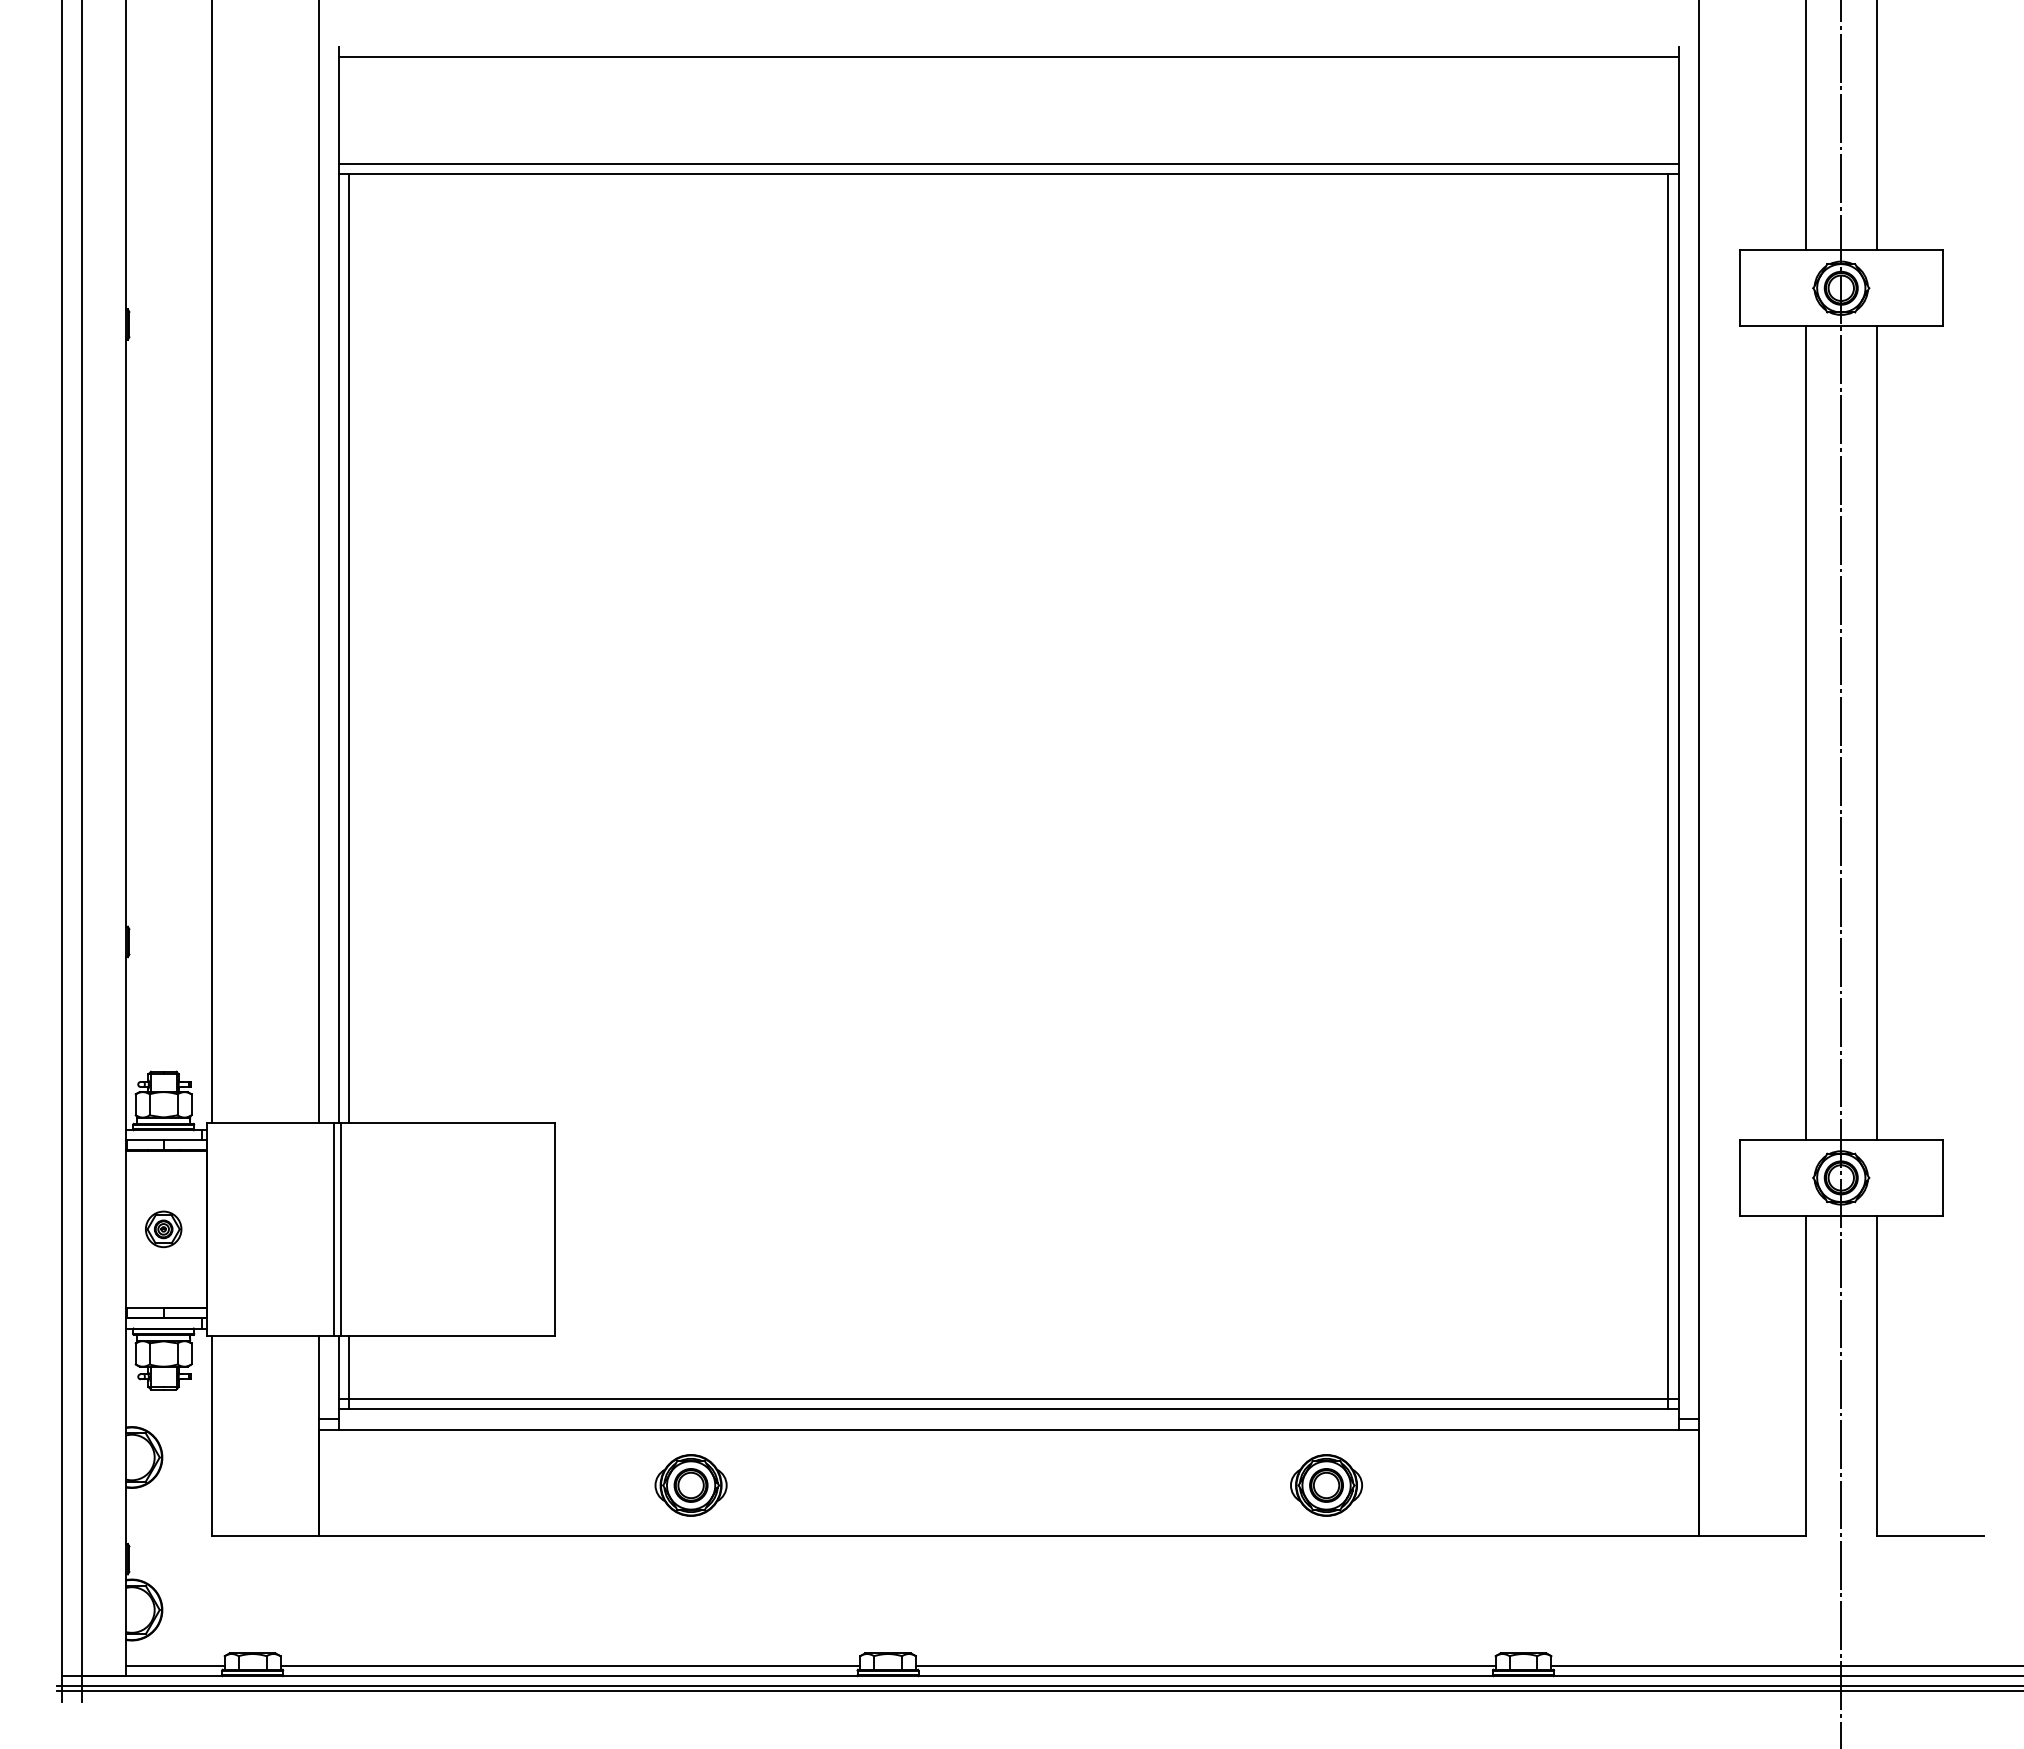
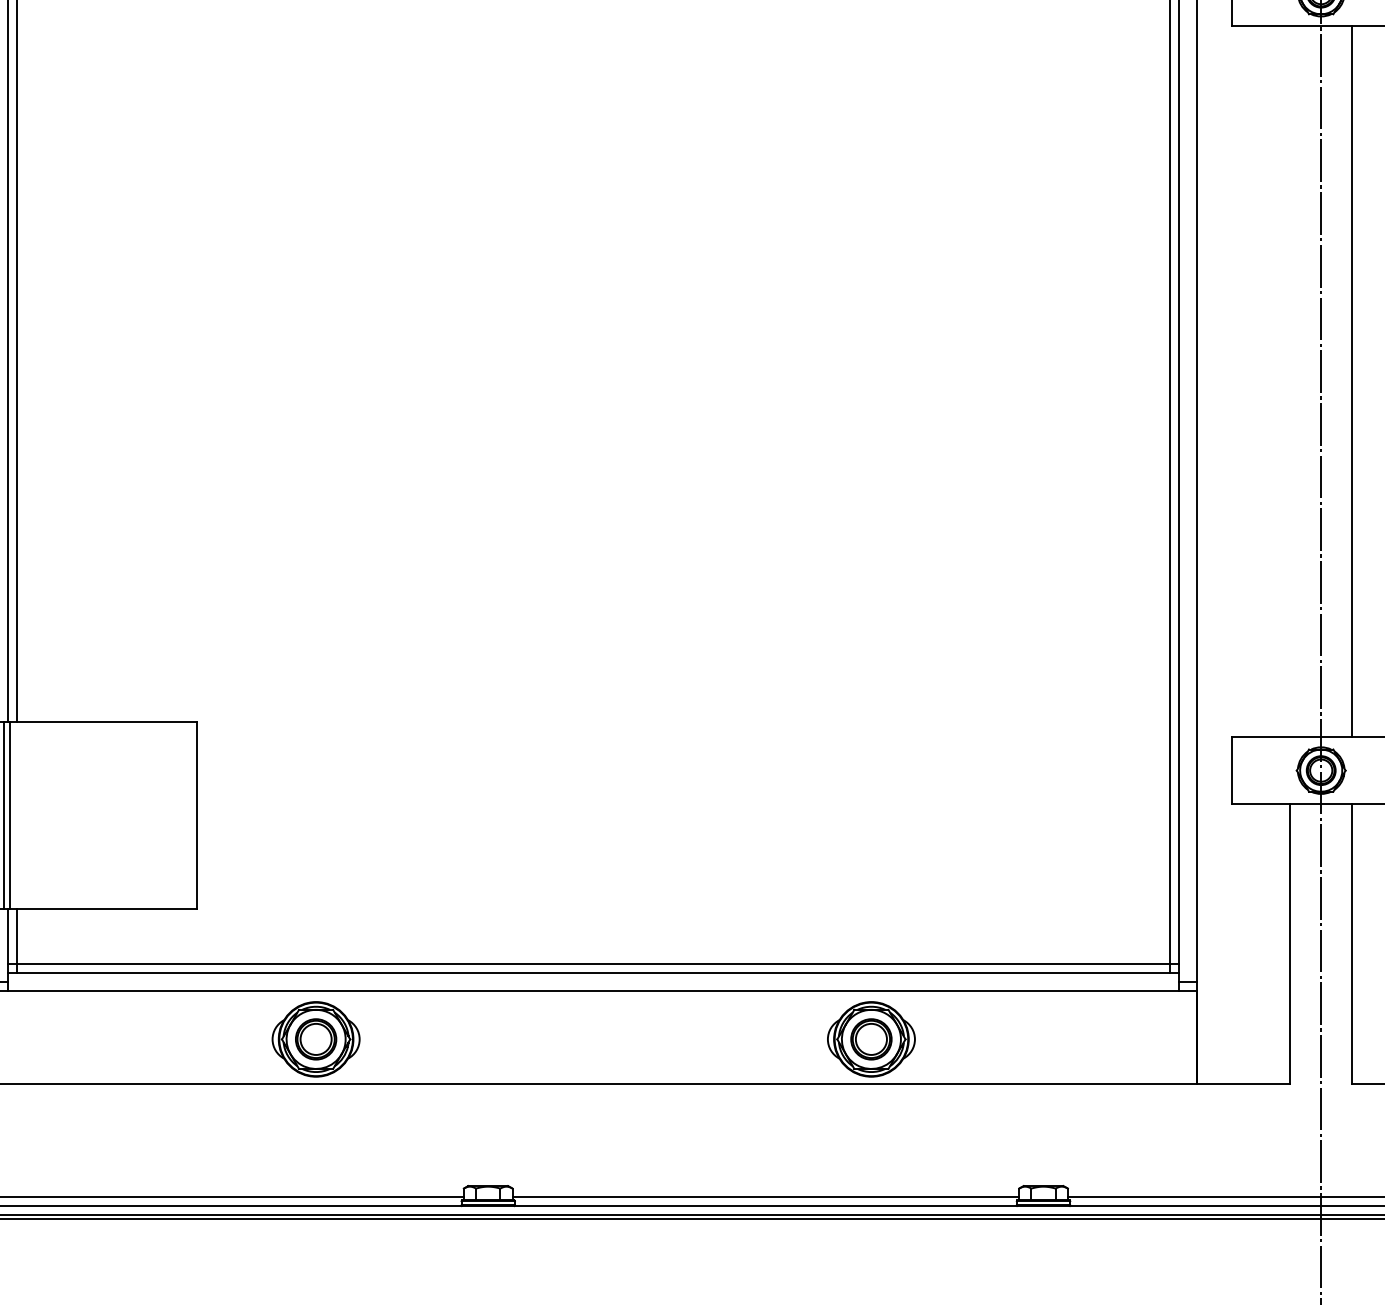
line: (1805, 732) -> (1289, 381), removed
part: (690, 1485) -> (315, 1039), size x1.4
part: (1326, 1485) -> (871, 1039), size x1.4

